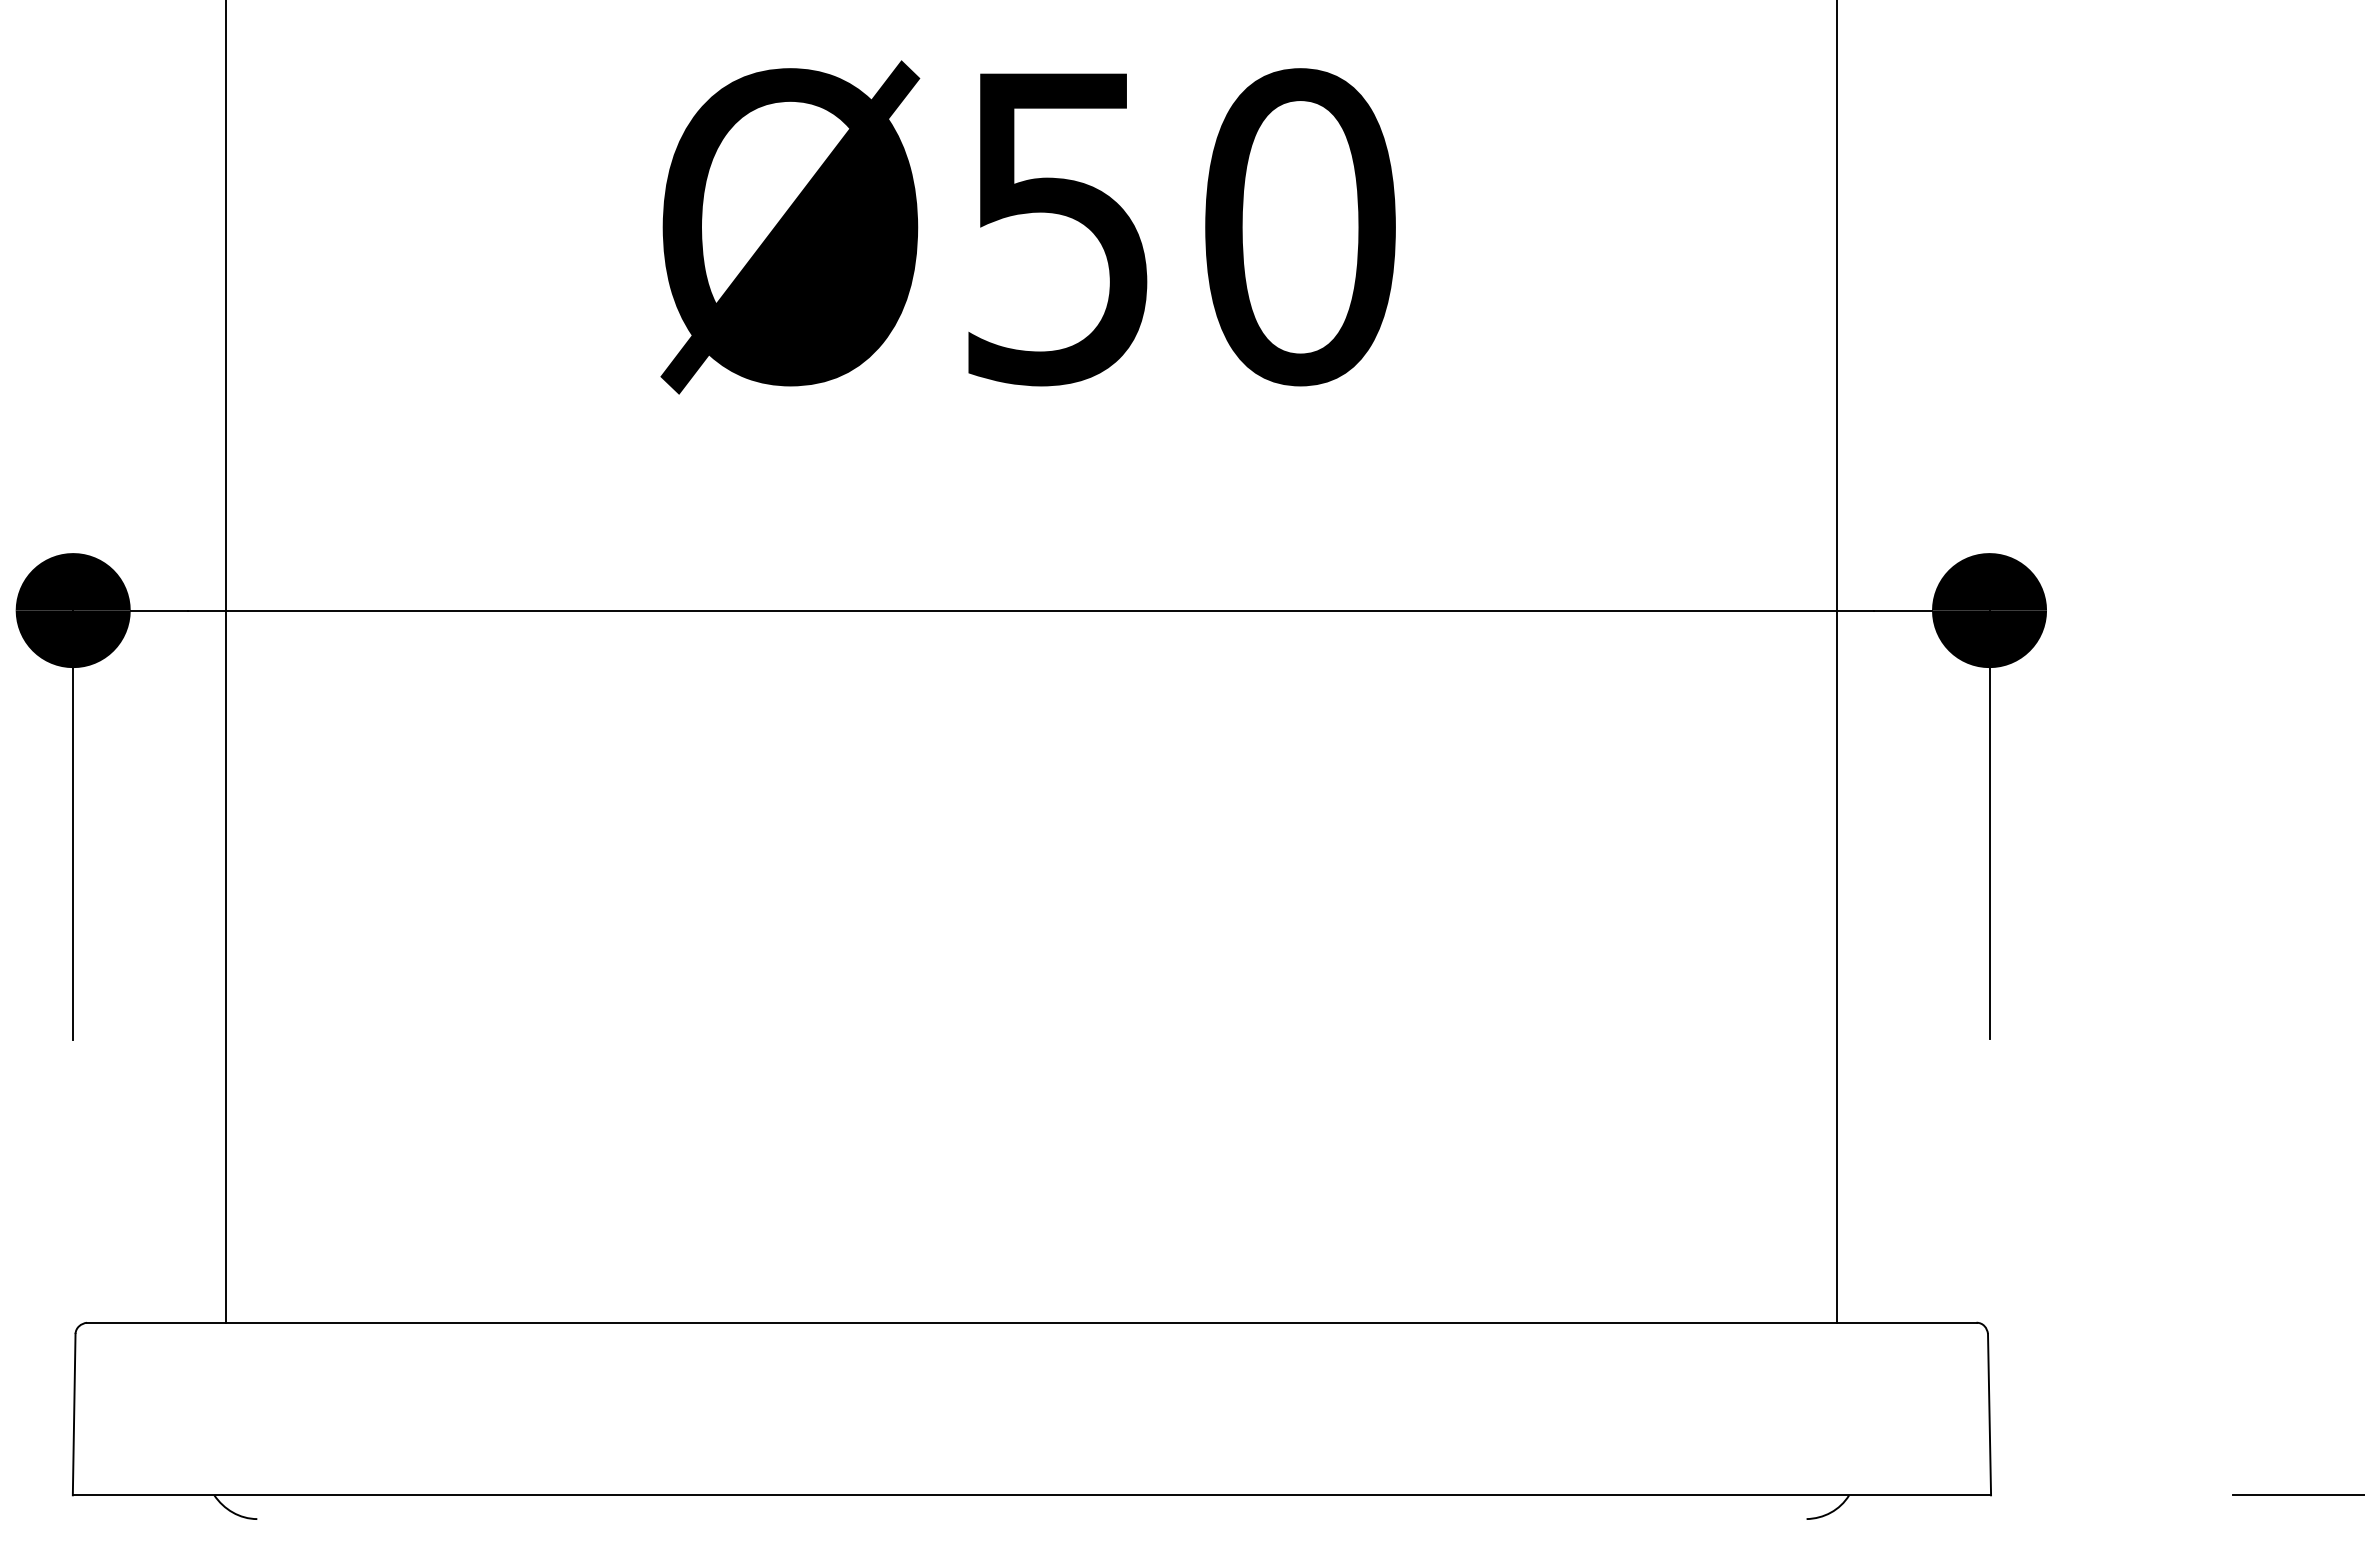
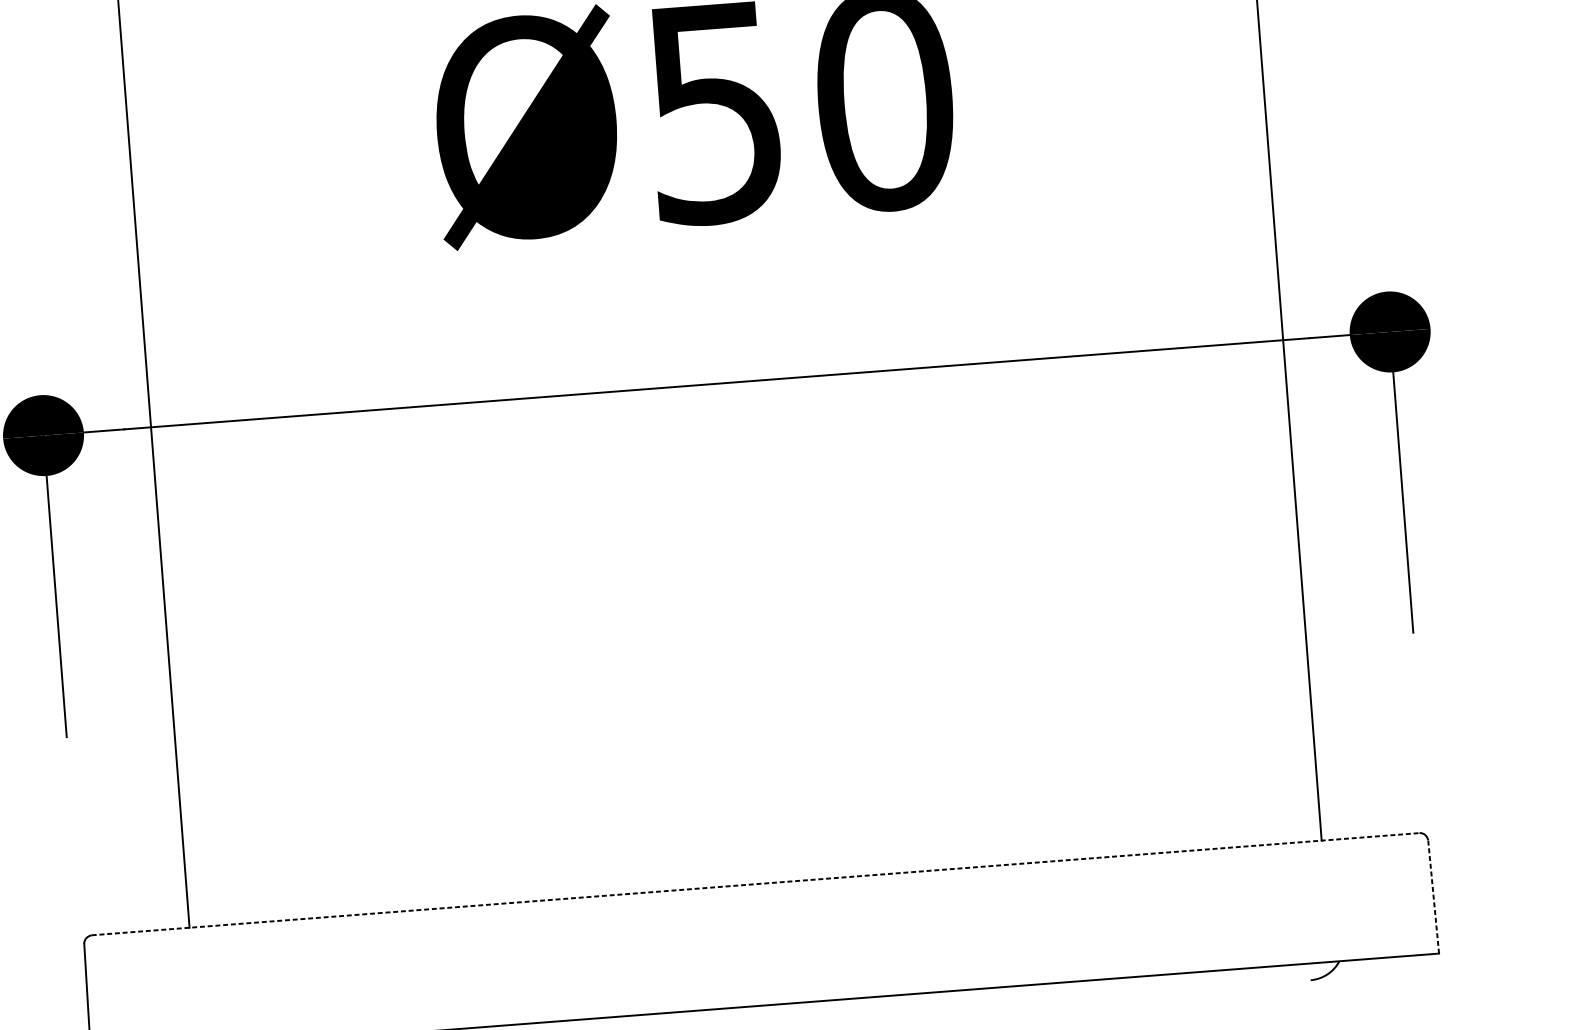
line: (1031, 1322) -> (755, 884), solid -> dashed
line: (1989, 1414) -> (1433, 896), solid -> dashed

